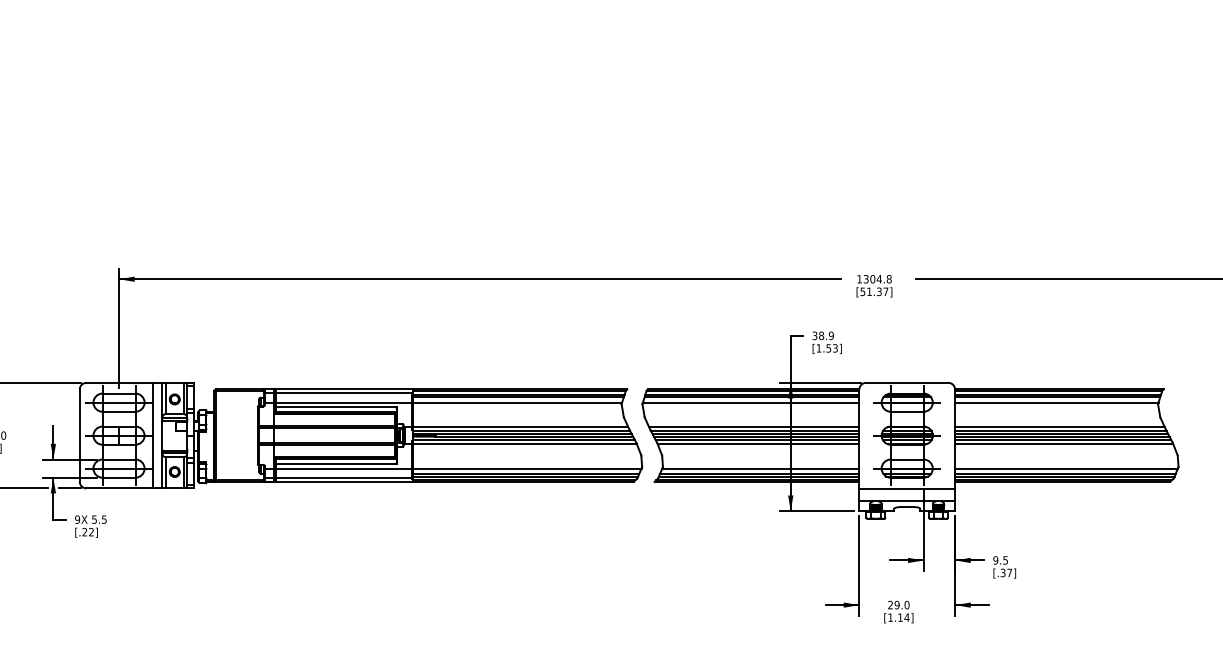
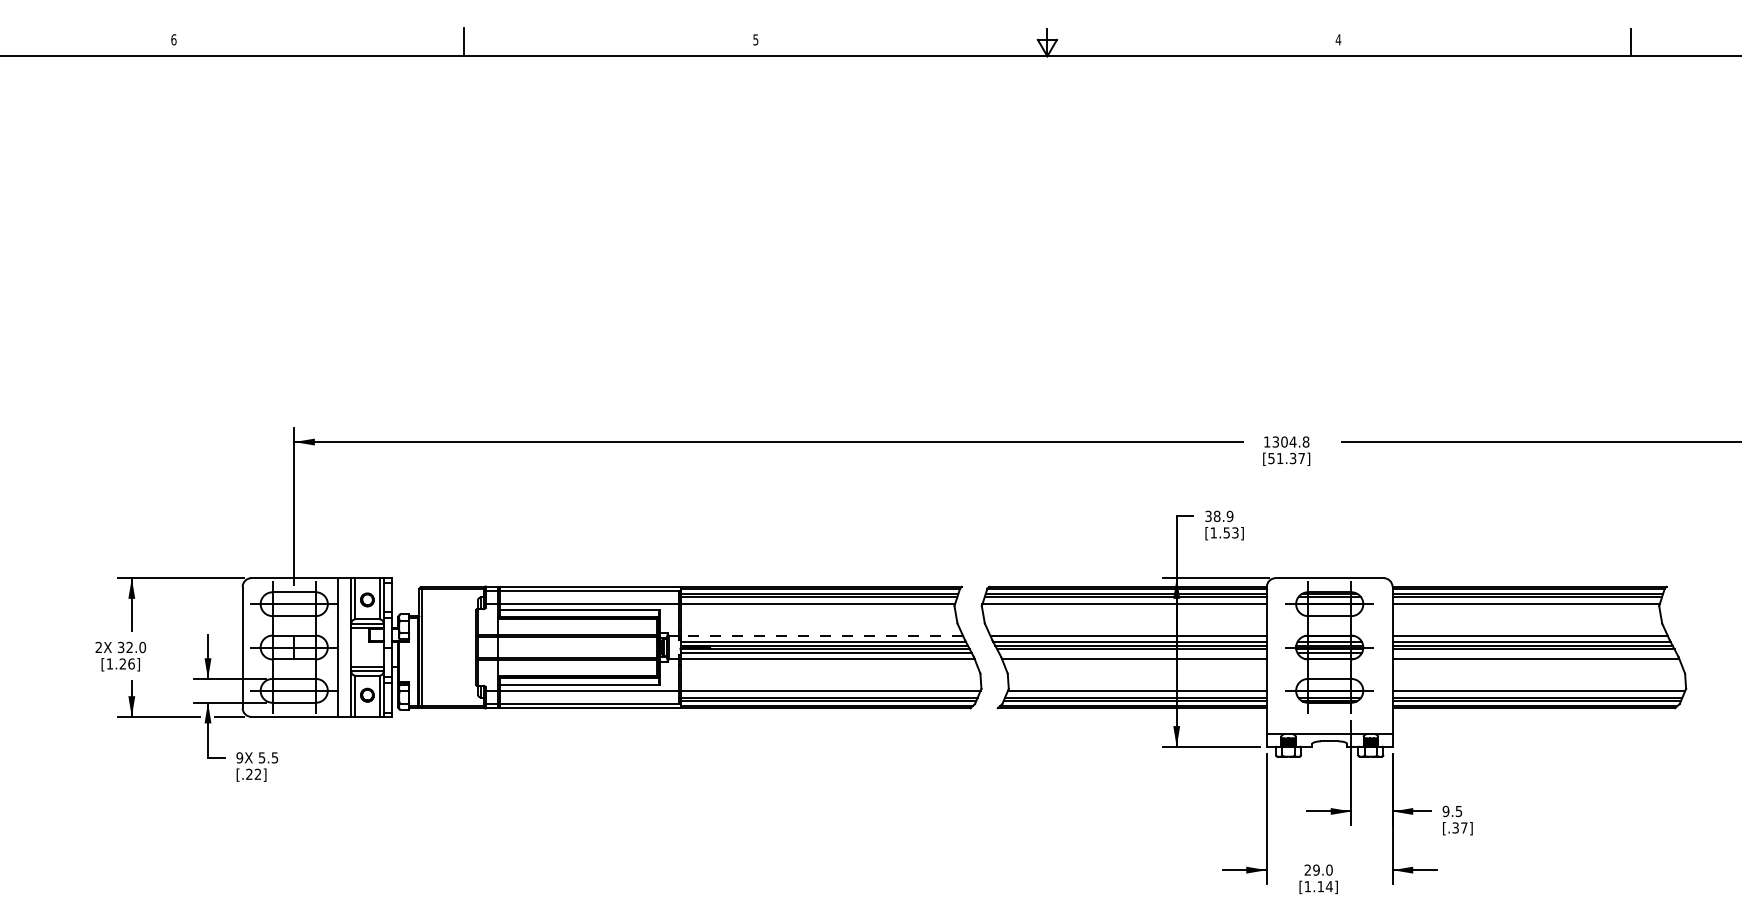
line: (520, 427) -> (821, 636), solid -> dashed
line: (757, 440) -> (1132, 653), removed
line: (1063, 440) -> (1534, 653), removed
line: (907, 488) -> (1329, 717), removed

